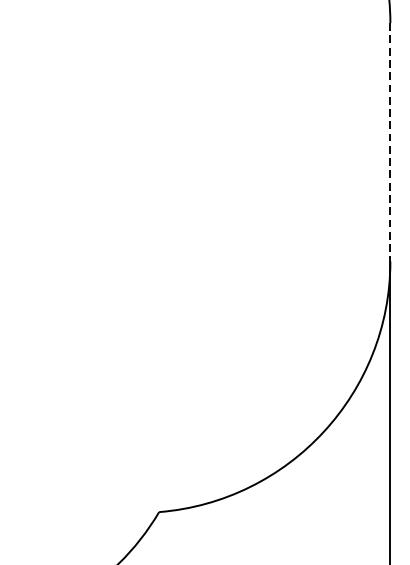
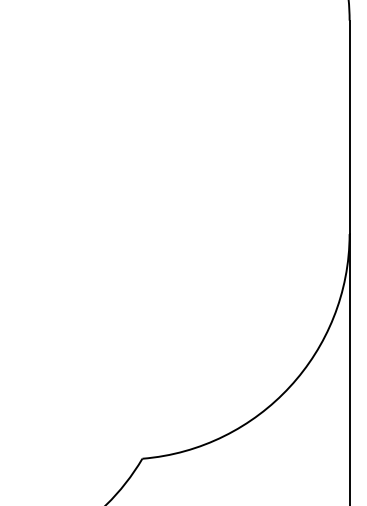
line: (390, 142) -> (349, 127), dashed -> solid

